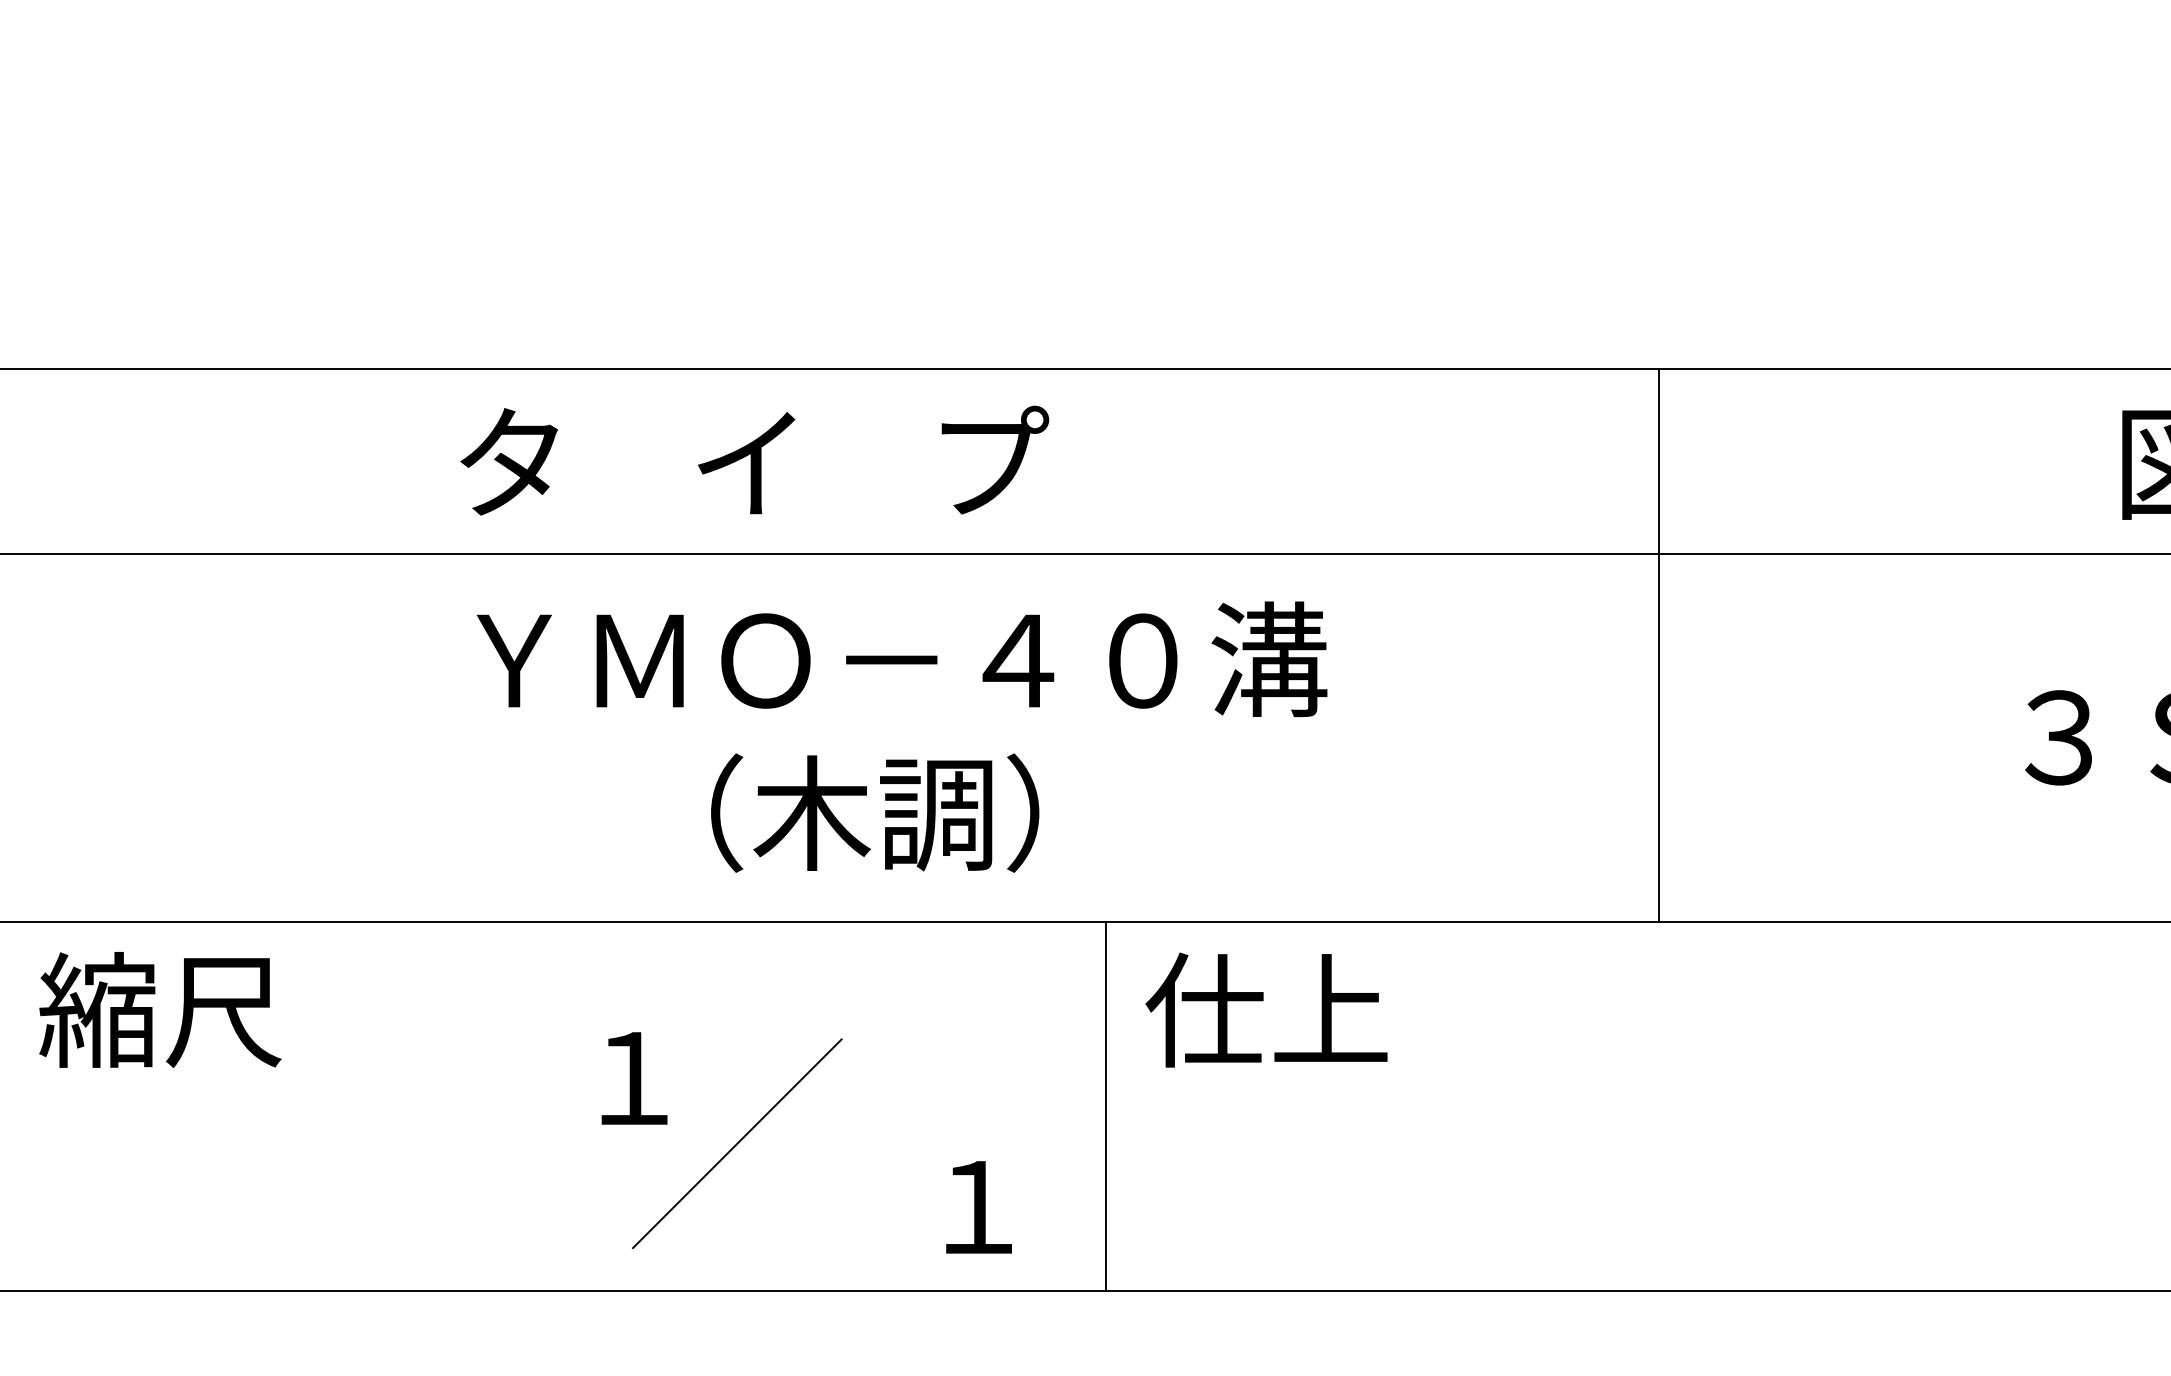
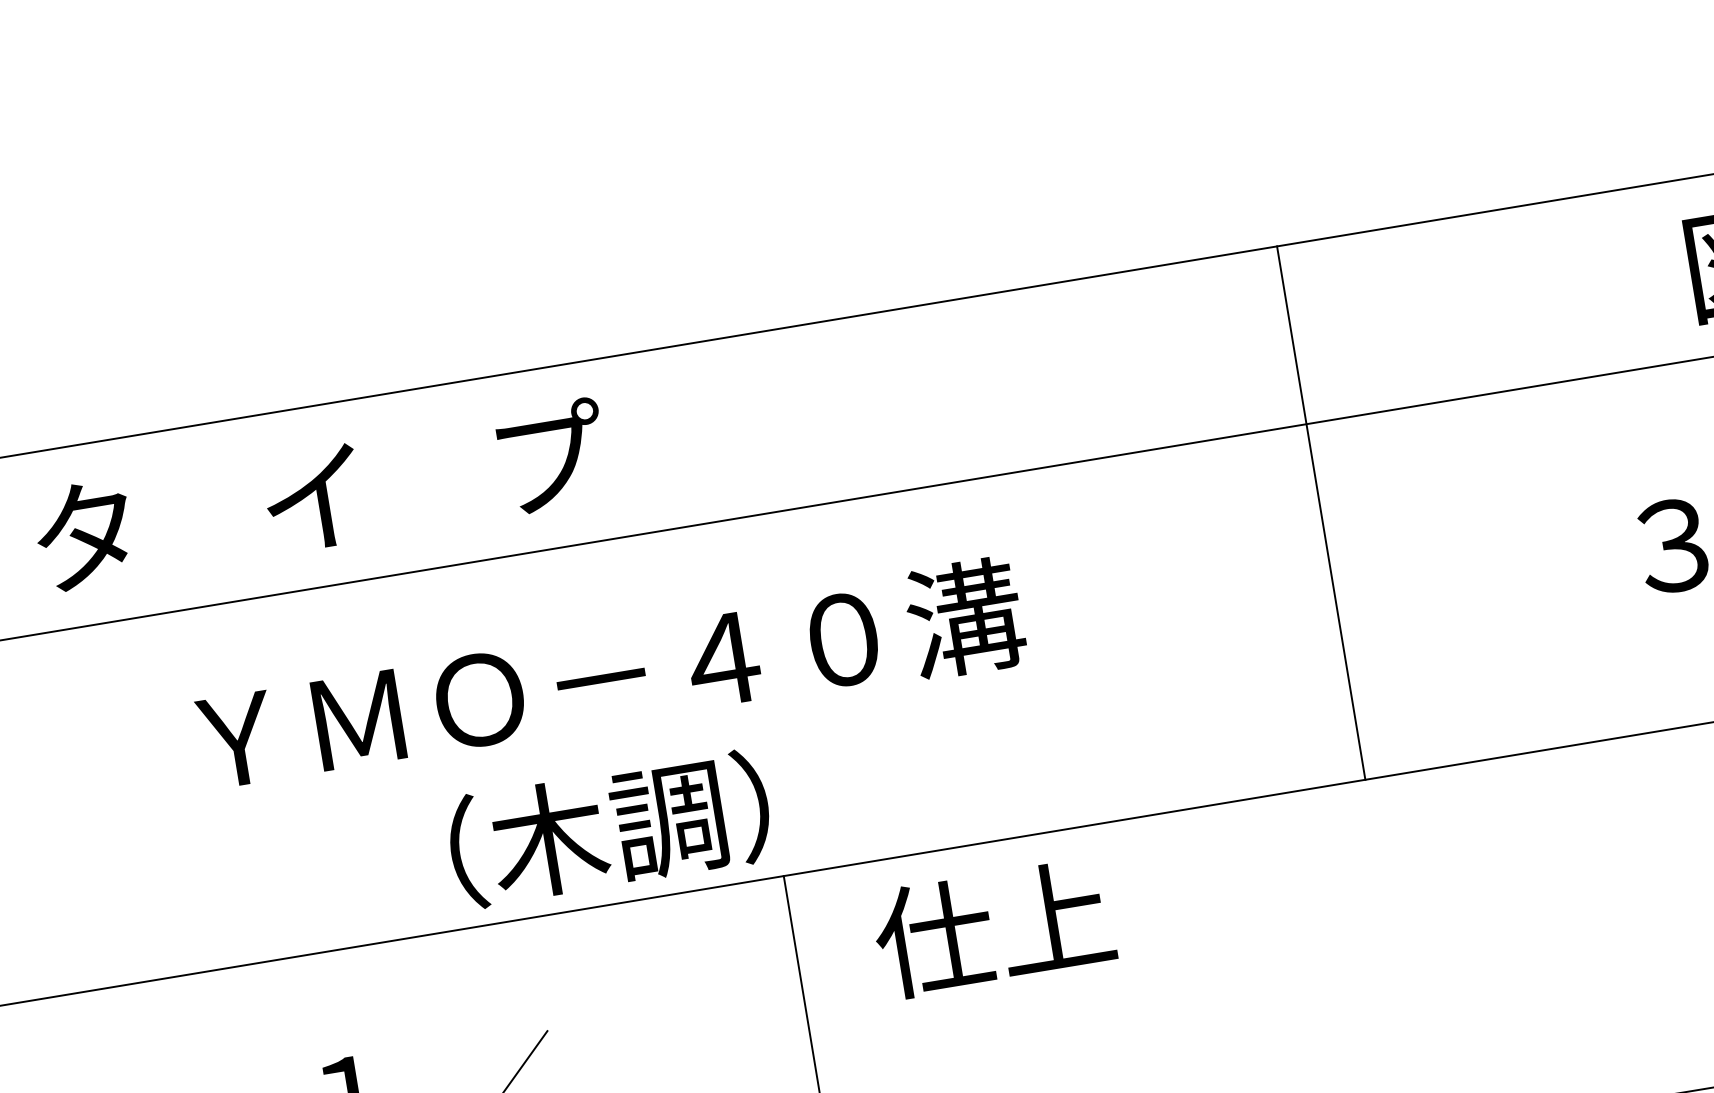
text: (754, 460) -> (320, 495), moved
line: (1659, 645) -> (1321, 512), moved
text: (901, 736) -> (622, 751), moved
text: (1266, 1009) -> (993, 927), moved

